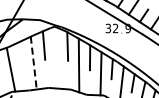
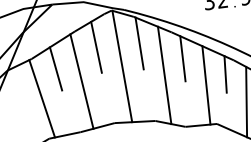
line: (20, 54) -> (55, 69), added
line: (56, 57) -> (121, 66), added
line: (33, 63) -> (81, 82), dashed -> solid

